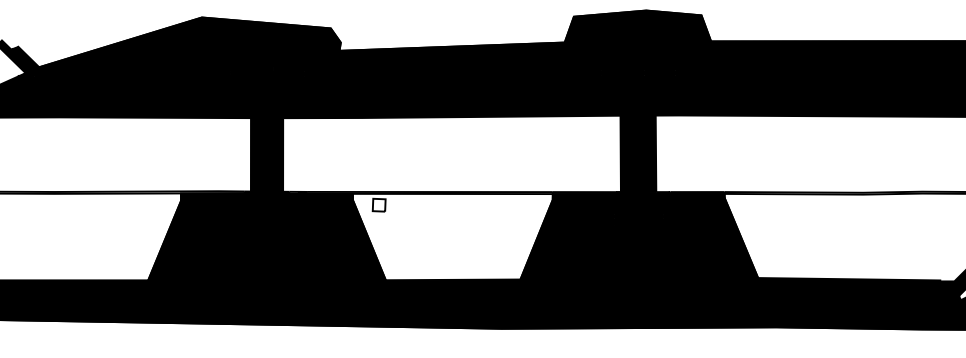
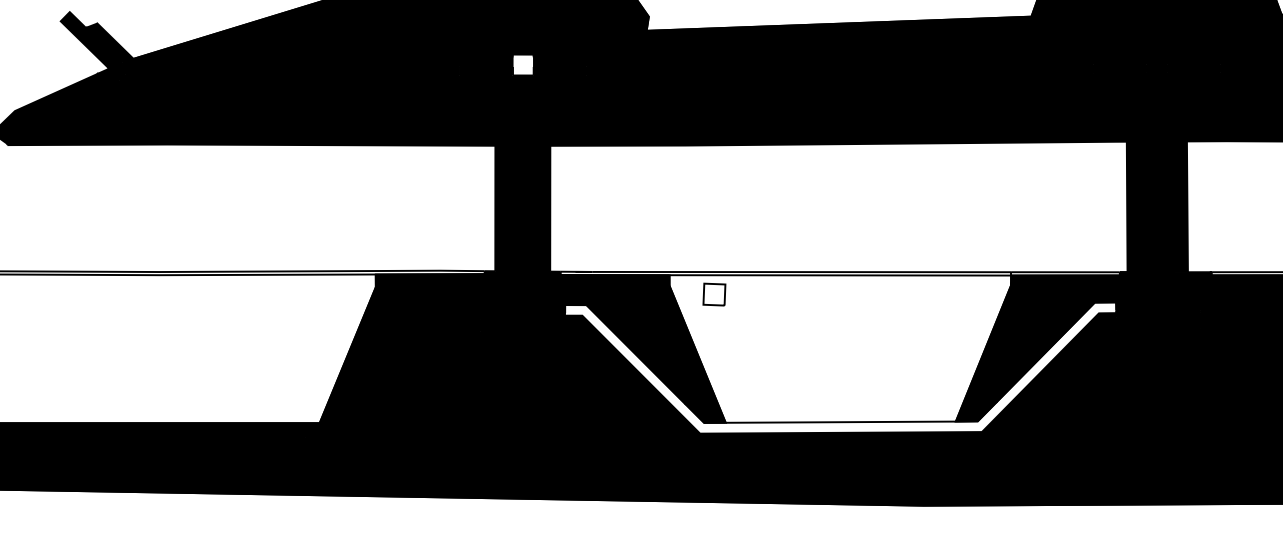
fill: (267, 70) -> (523, 64), removed
fill: (452, 247) -> (839, 366), removed

